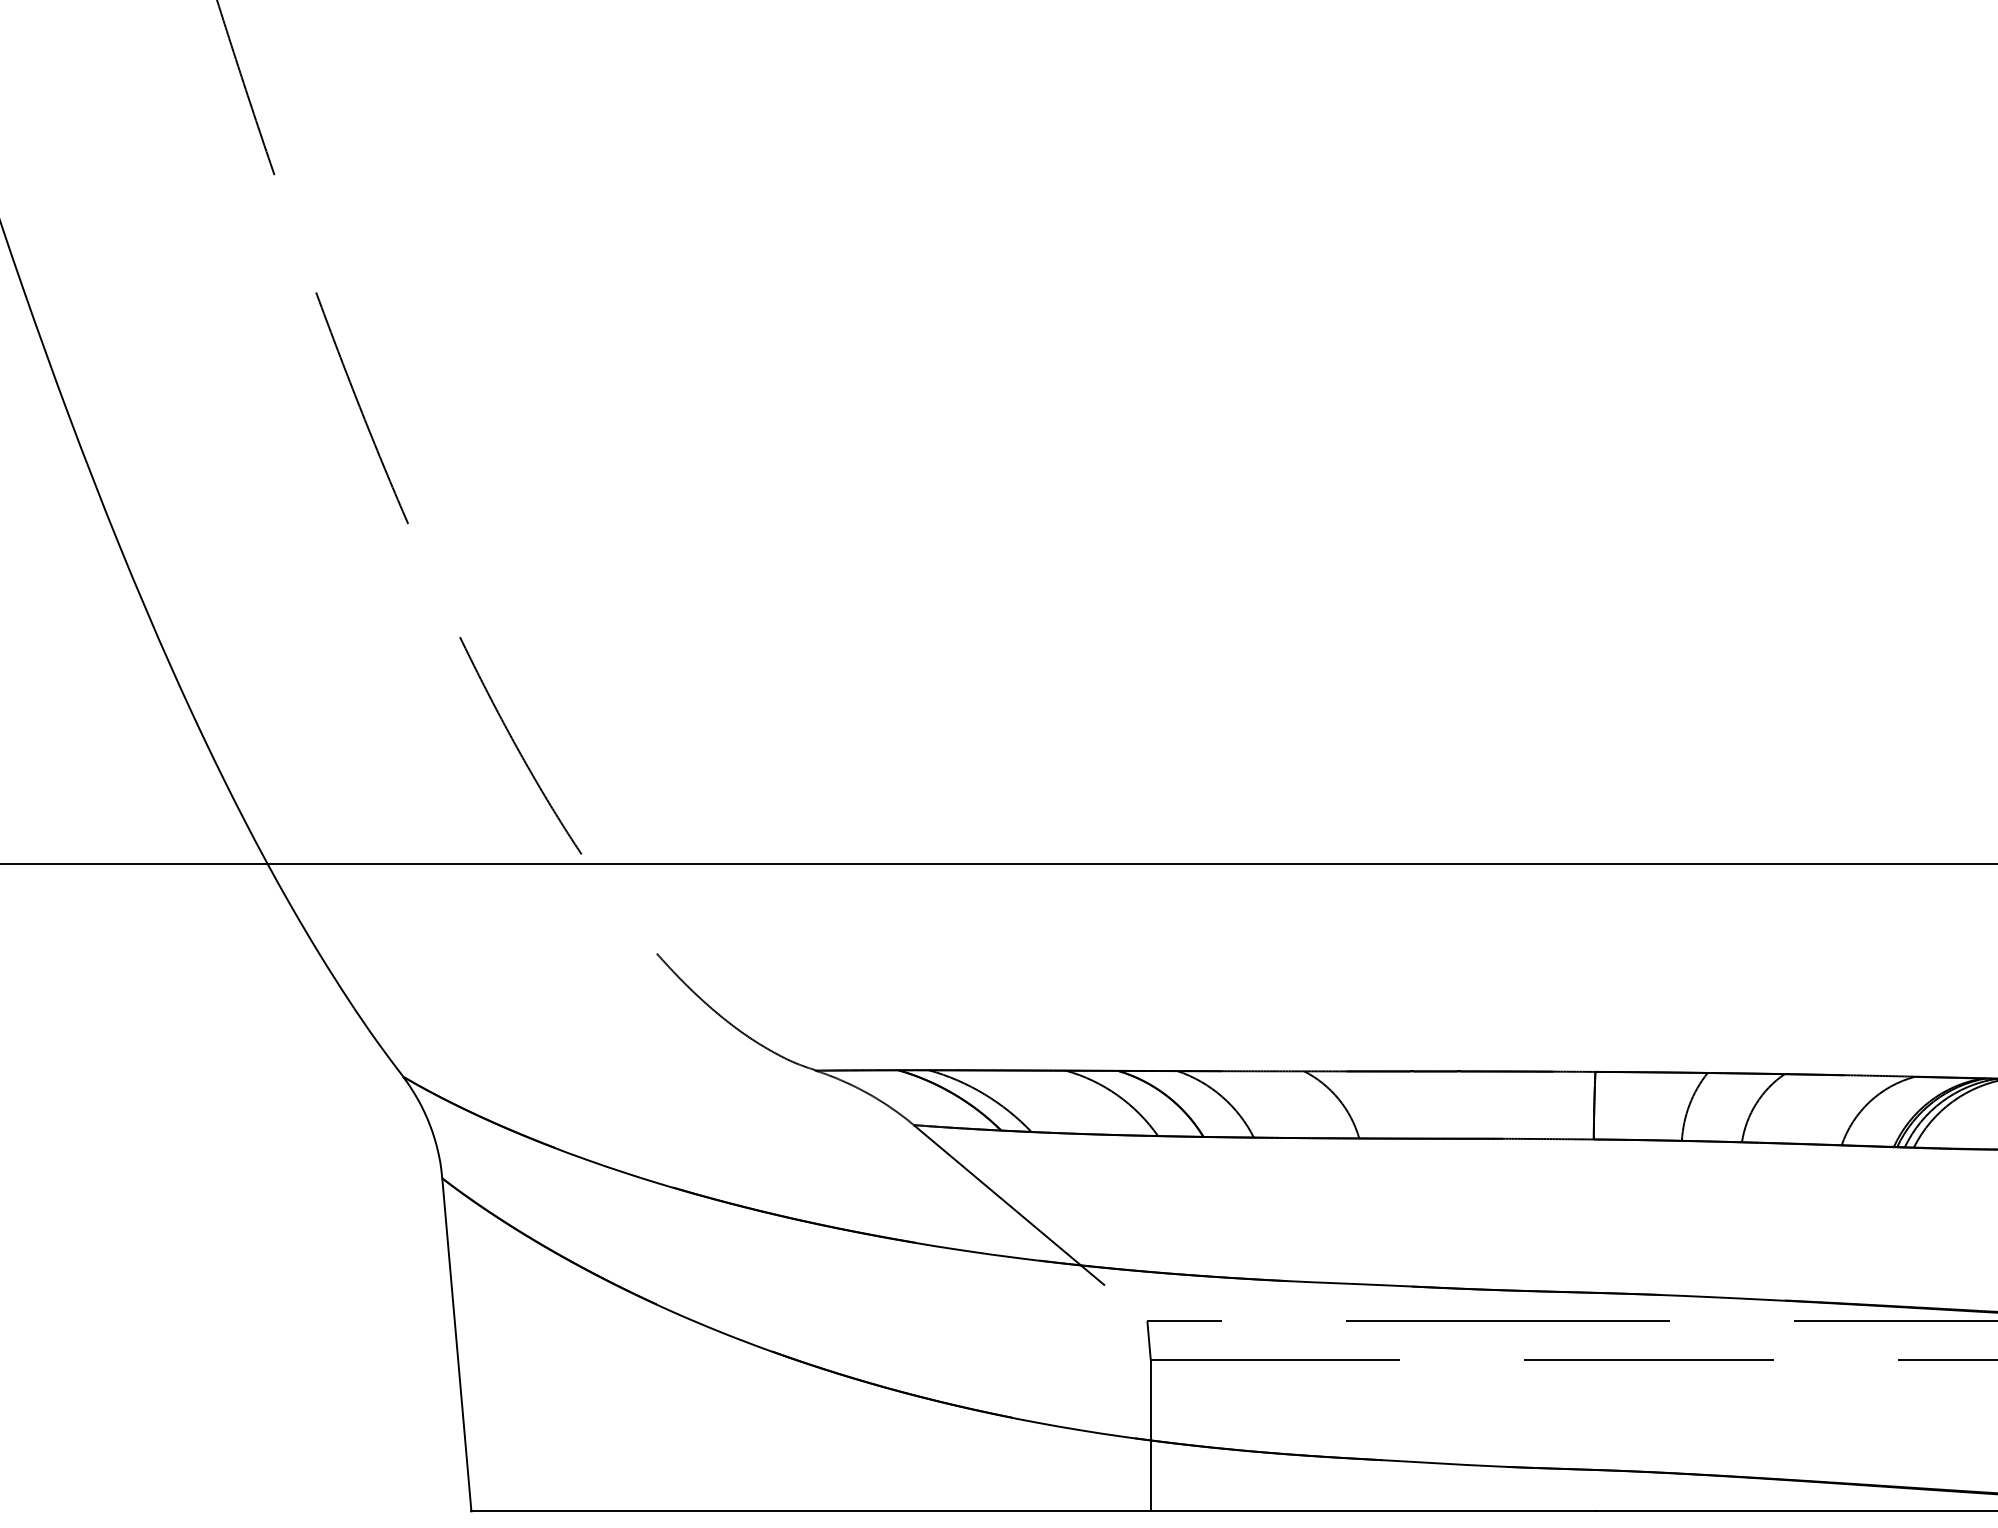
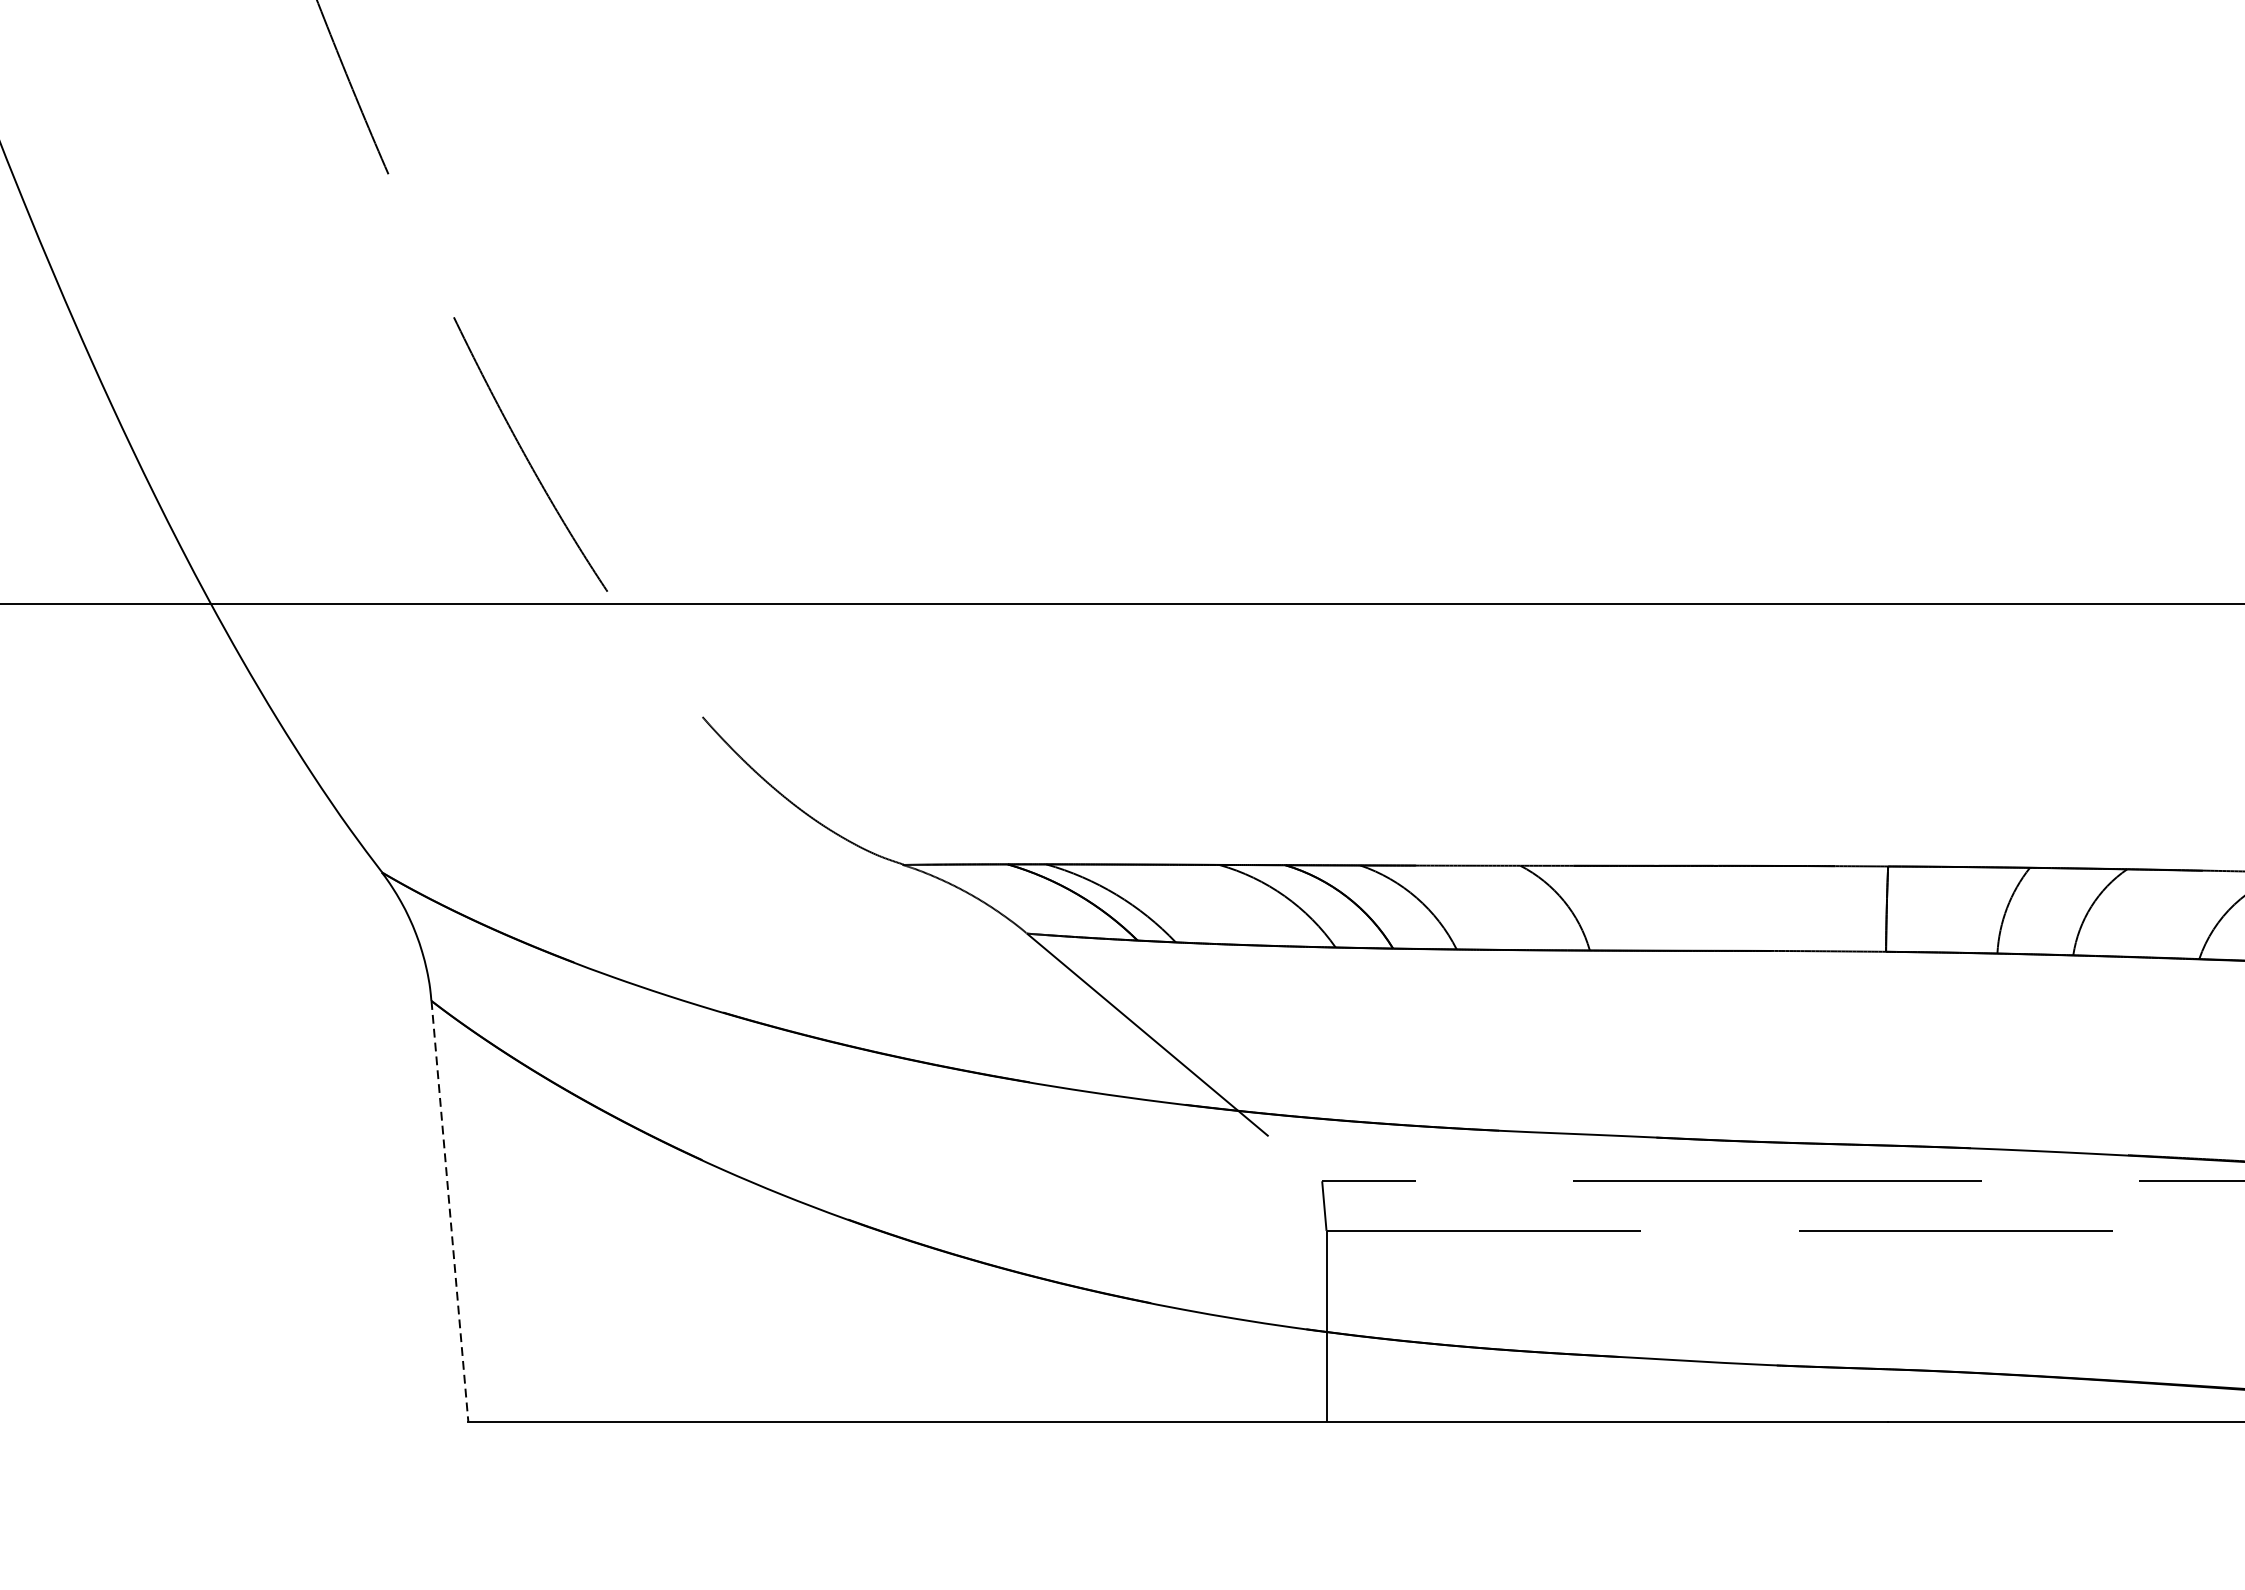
line: (456, 1345) -> (449, 1212), solid -> dashed

